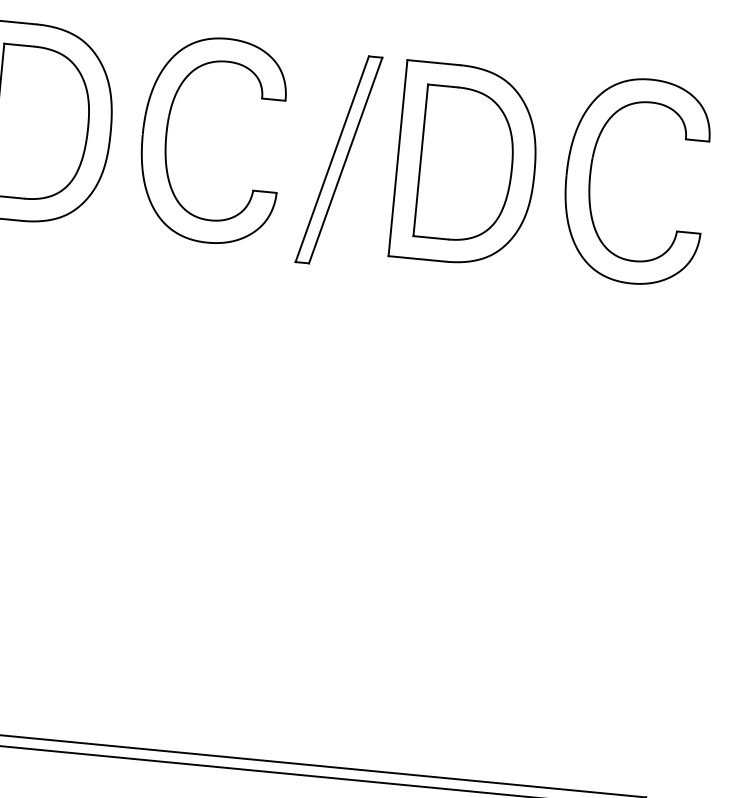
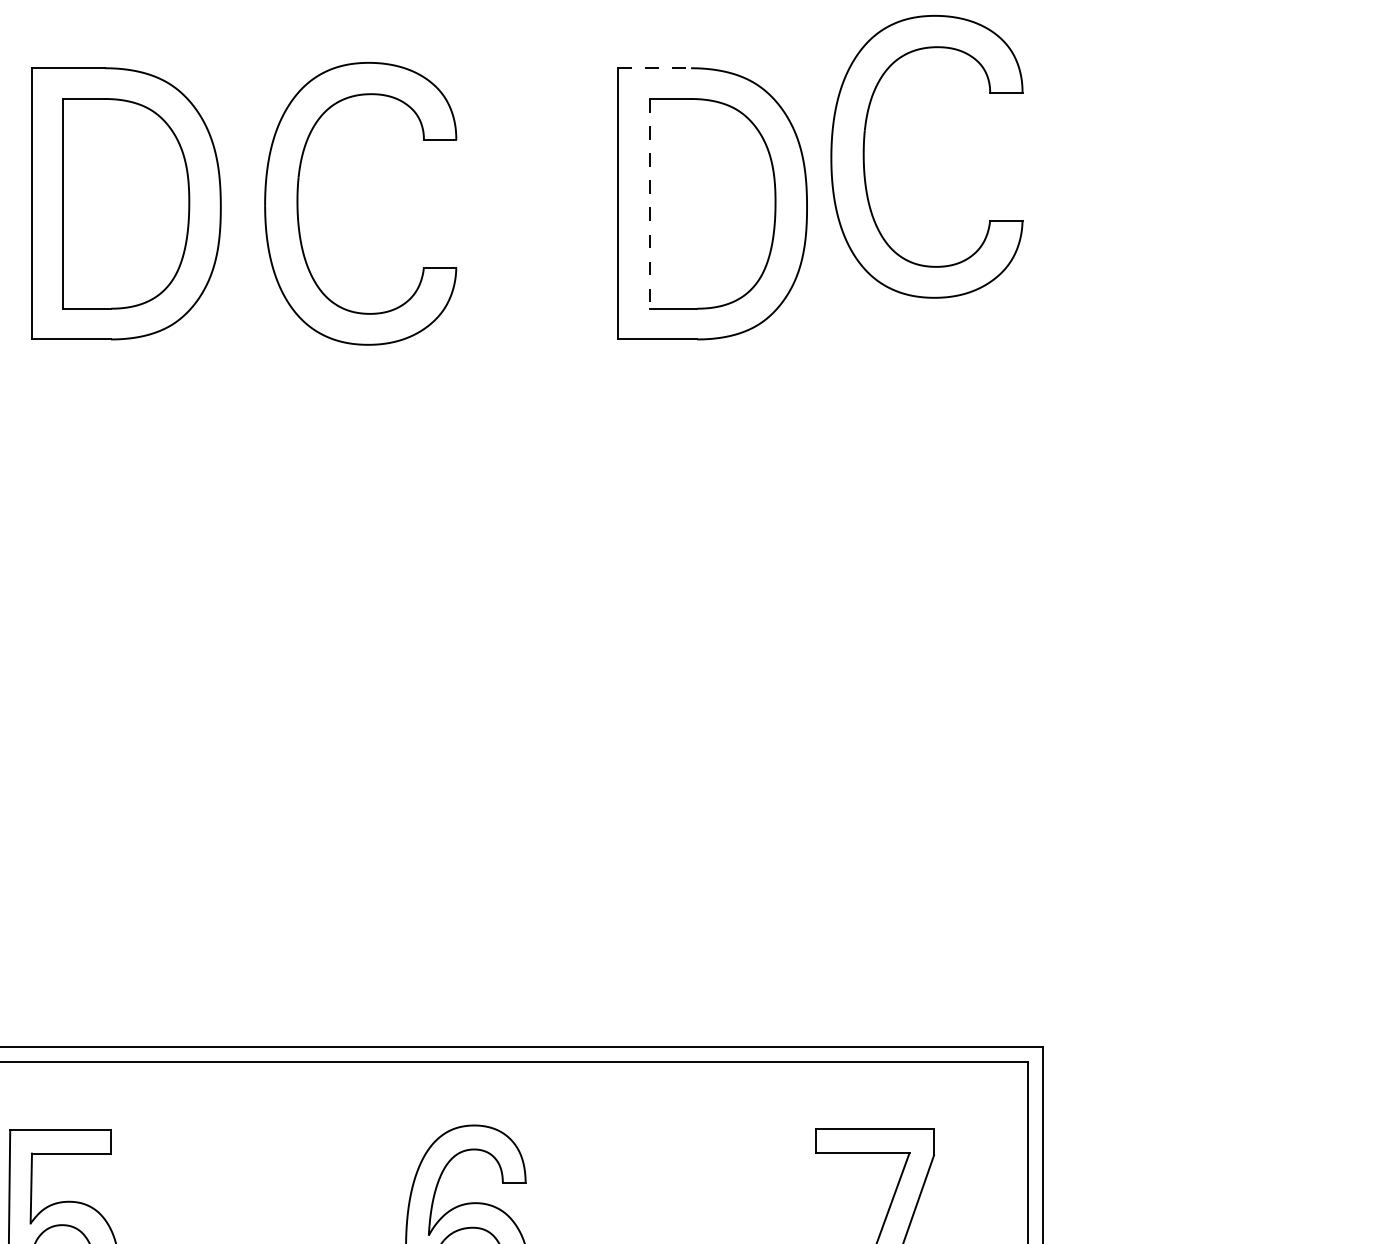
line: (433, 62) -> (654, 68), solid -> dashed
part: (339, 159) -> (537, 213), removed
line: (420, 160) -> (649, 203), solid -> dashed
part: (590, 176) -> (864, 156), moved

